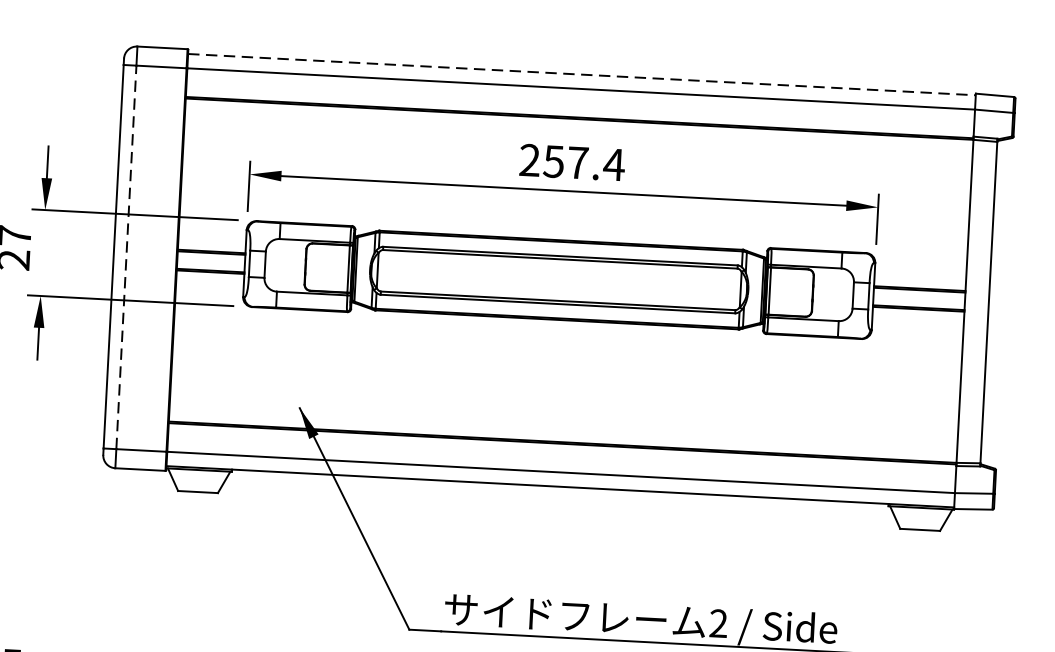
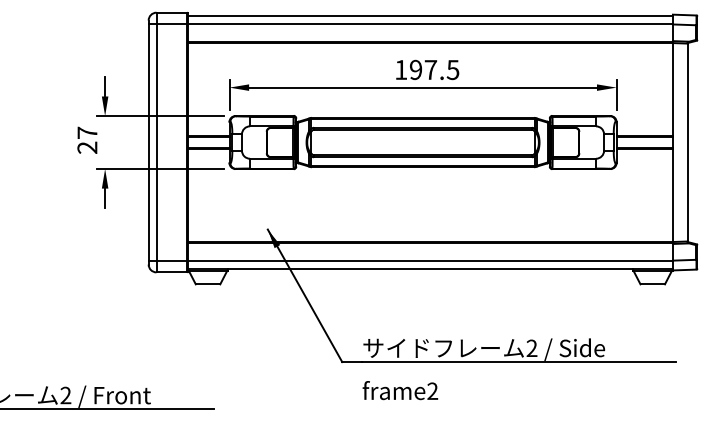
line: (582, 74) -> (430, 15), dashed -> solid
text: (572, 161) -> (427, 69), 257.4 -> 197.5
line: (126, 257) -> (156, 142), dashed -> solid

